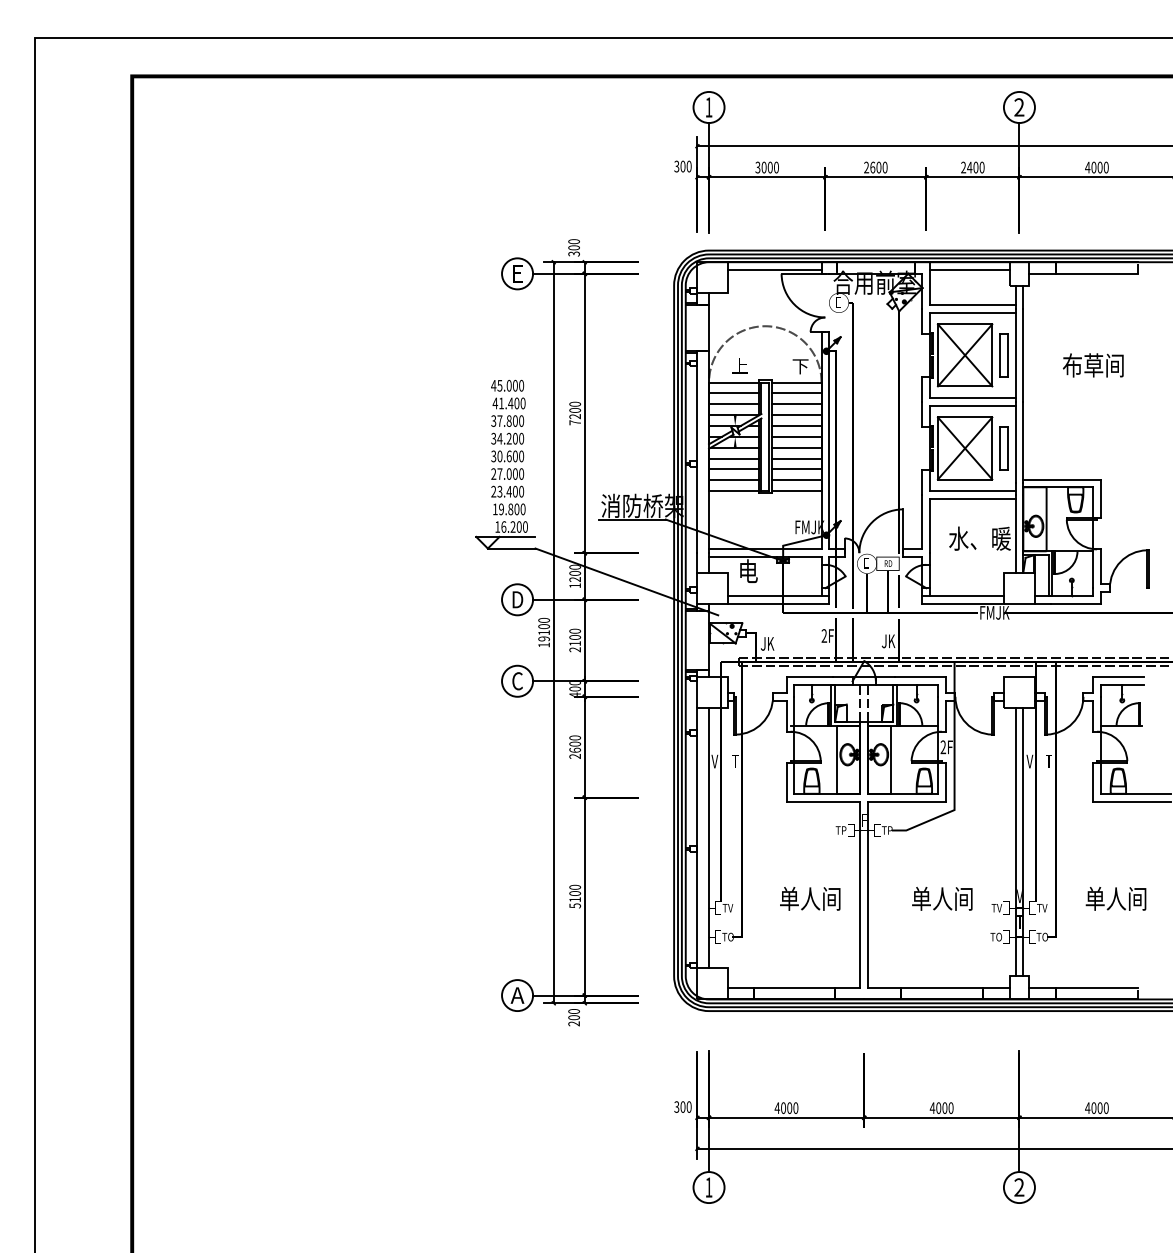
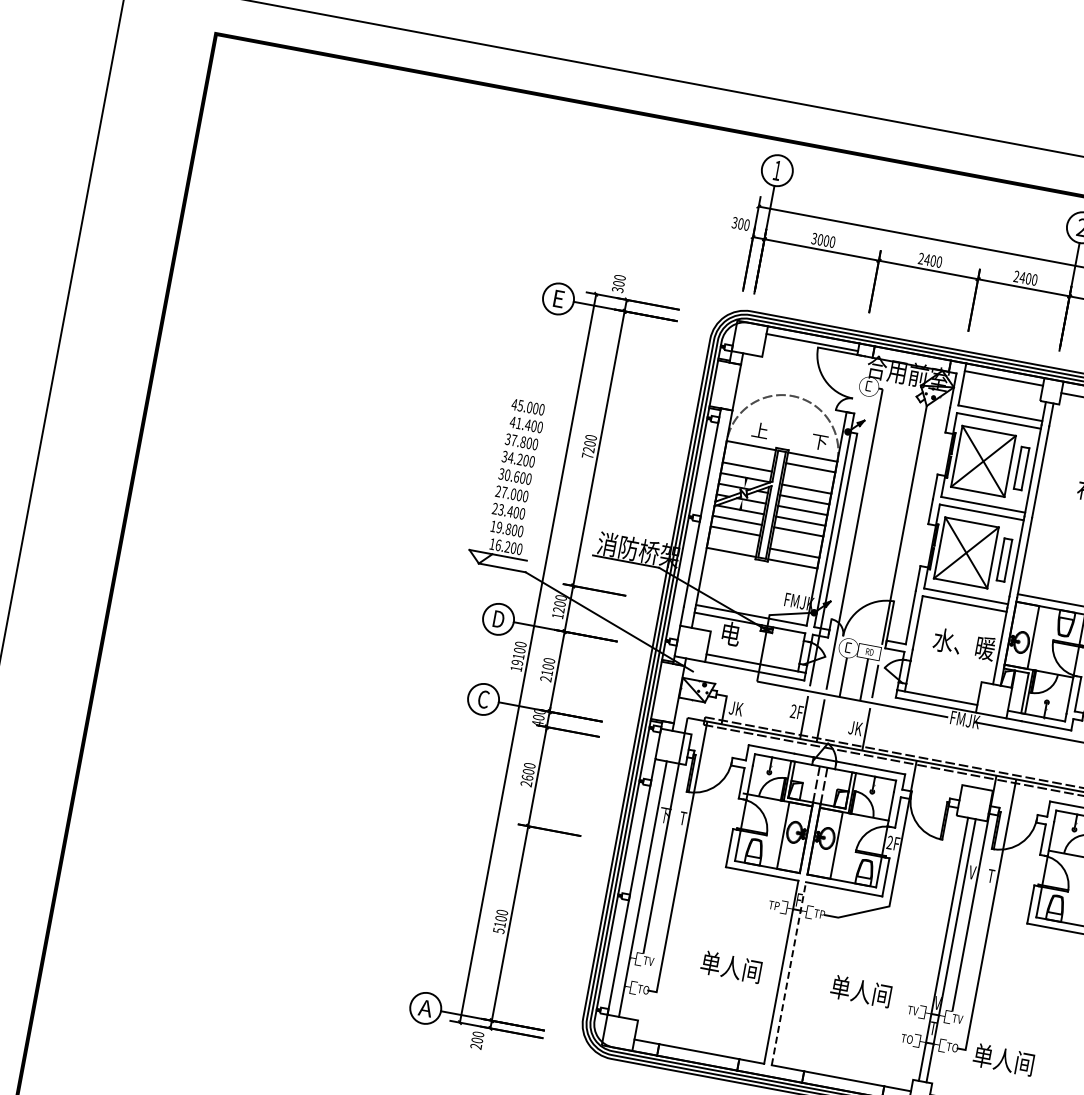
text: (872, 167) -> (926, 259), 2600 -> 2400
line: (734, 393) -> (749, 456), removed
line: (796, 404) -> (808, 478), removed
line: (796, 469) -> (796, 542), removed
line: (734, 480) -> (733, 542), removed
text: (716, 761) -> (664, 814), V -> 下
line: (868, 894) -> (789, 973), solid -> dashed
text: (1115, 898) -> (1003, 1059), moved

